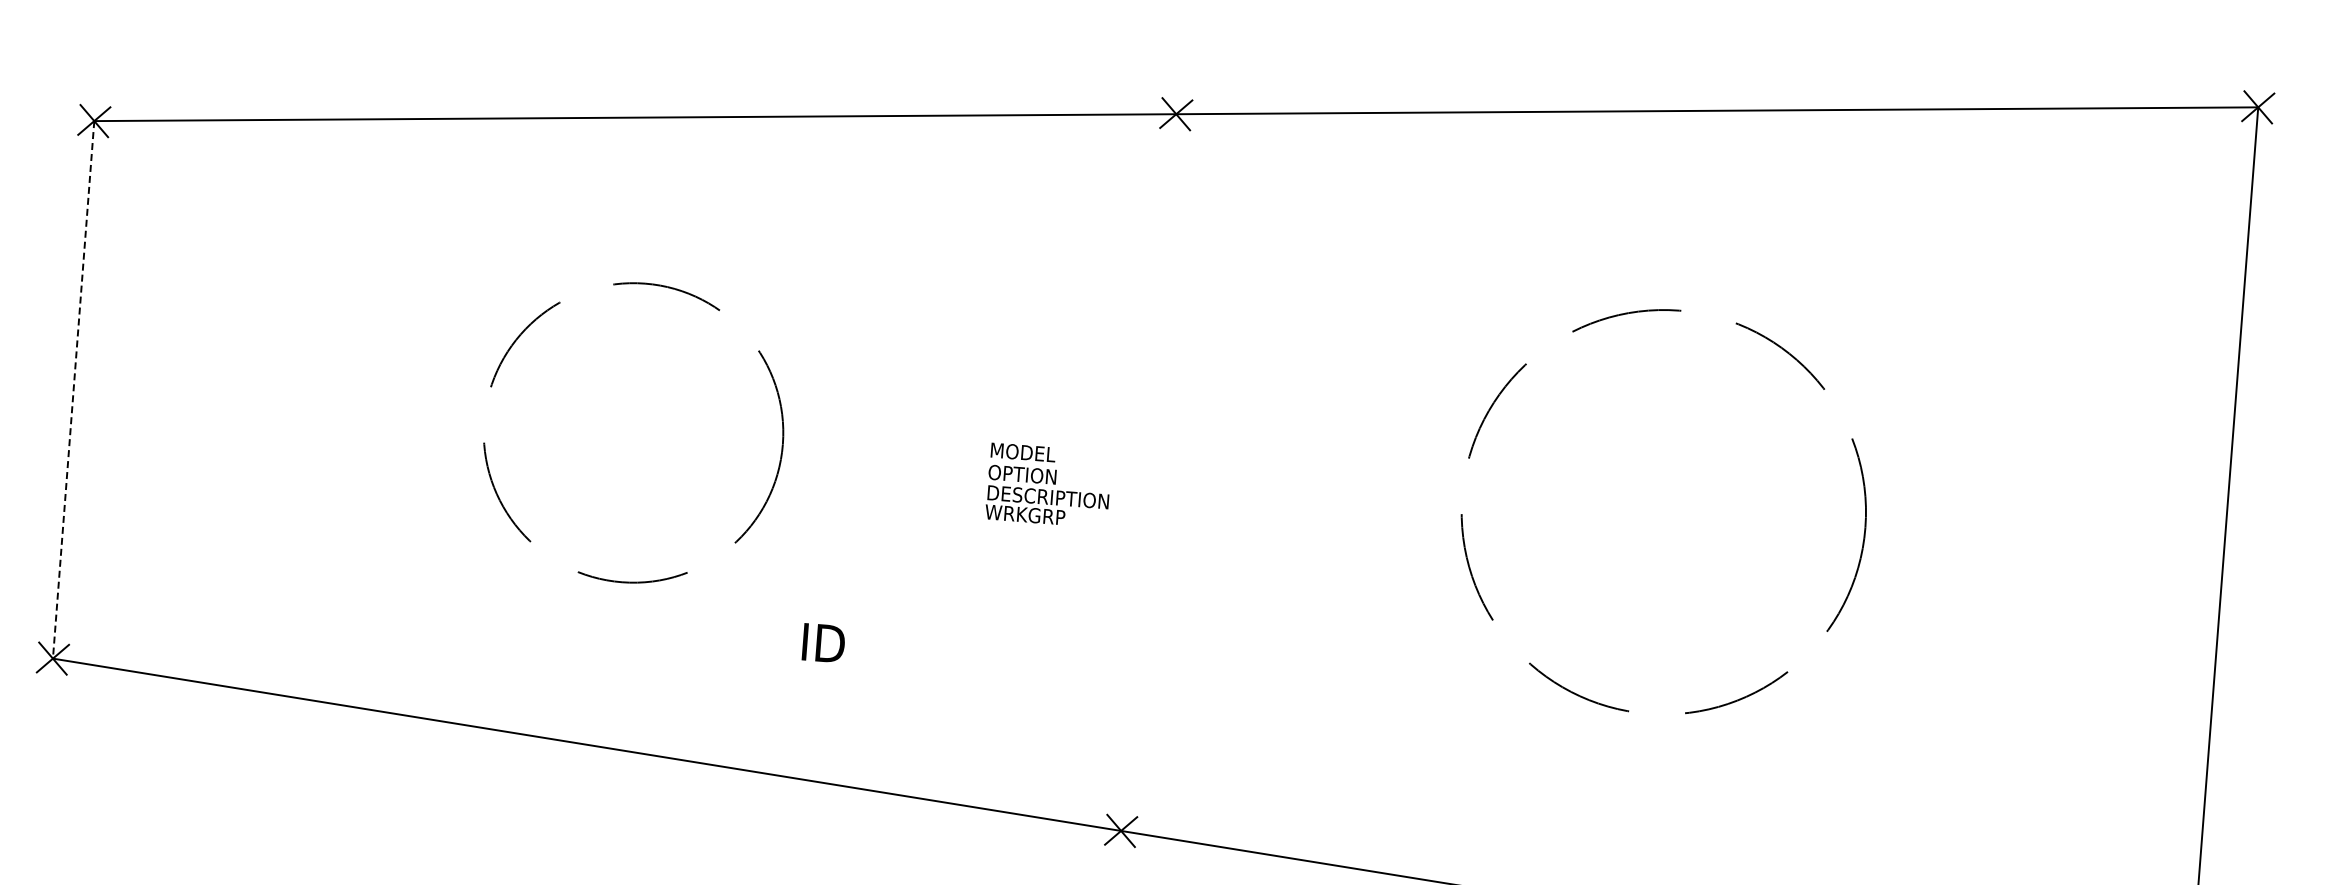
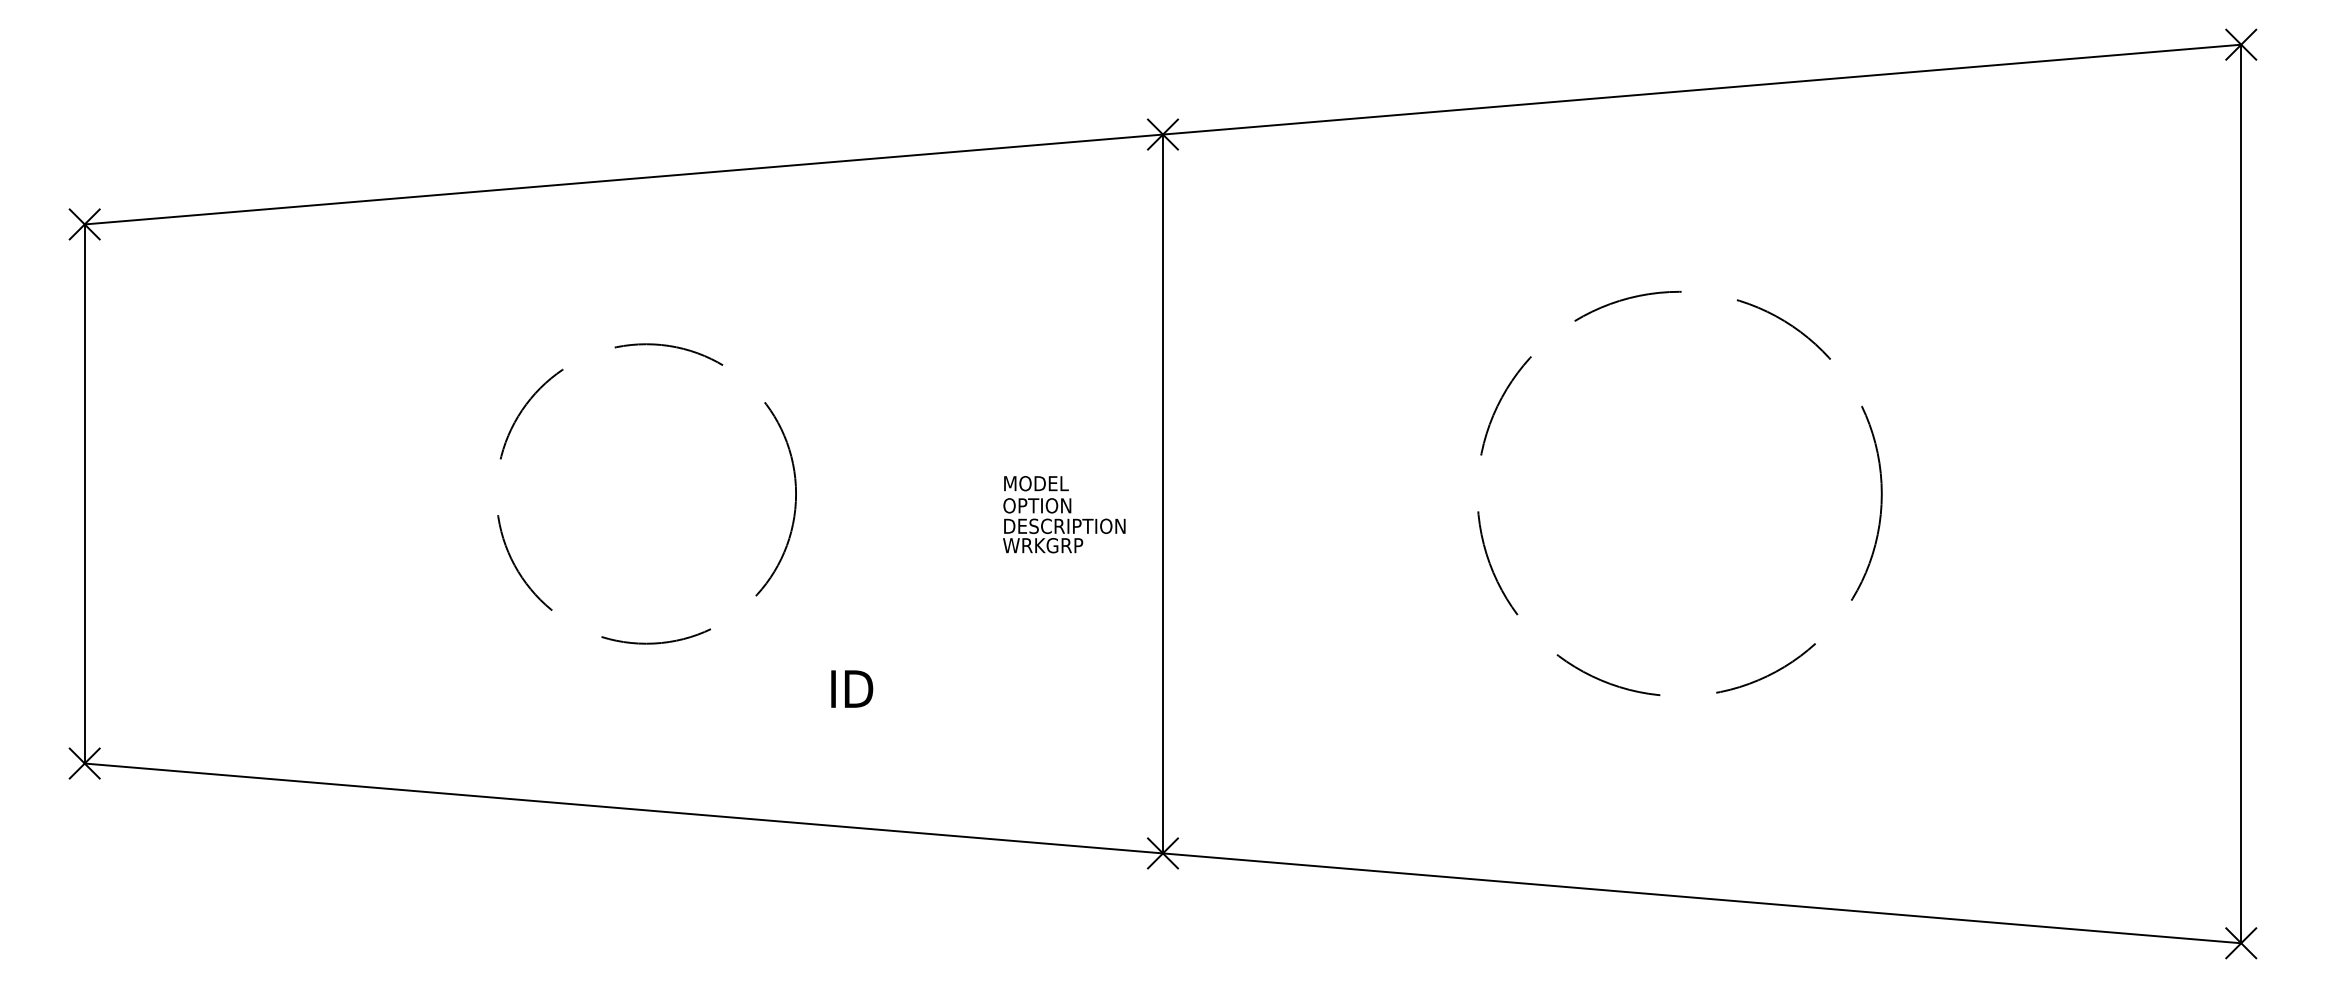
line: (73, 390) -> (84, 494), dashed -> solid
line: (1149, 472) -> (1163, 493), added

